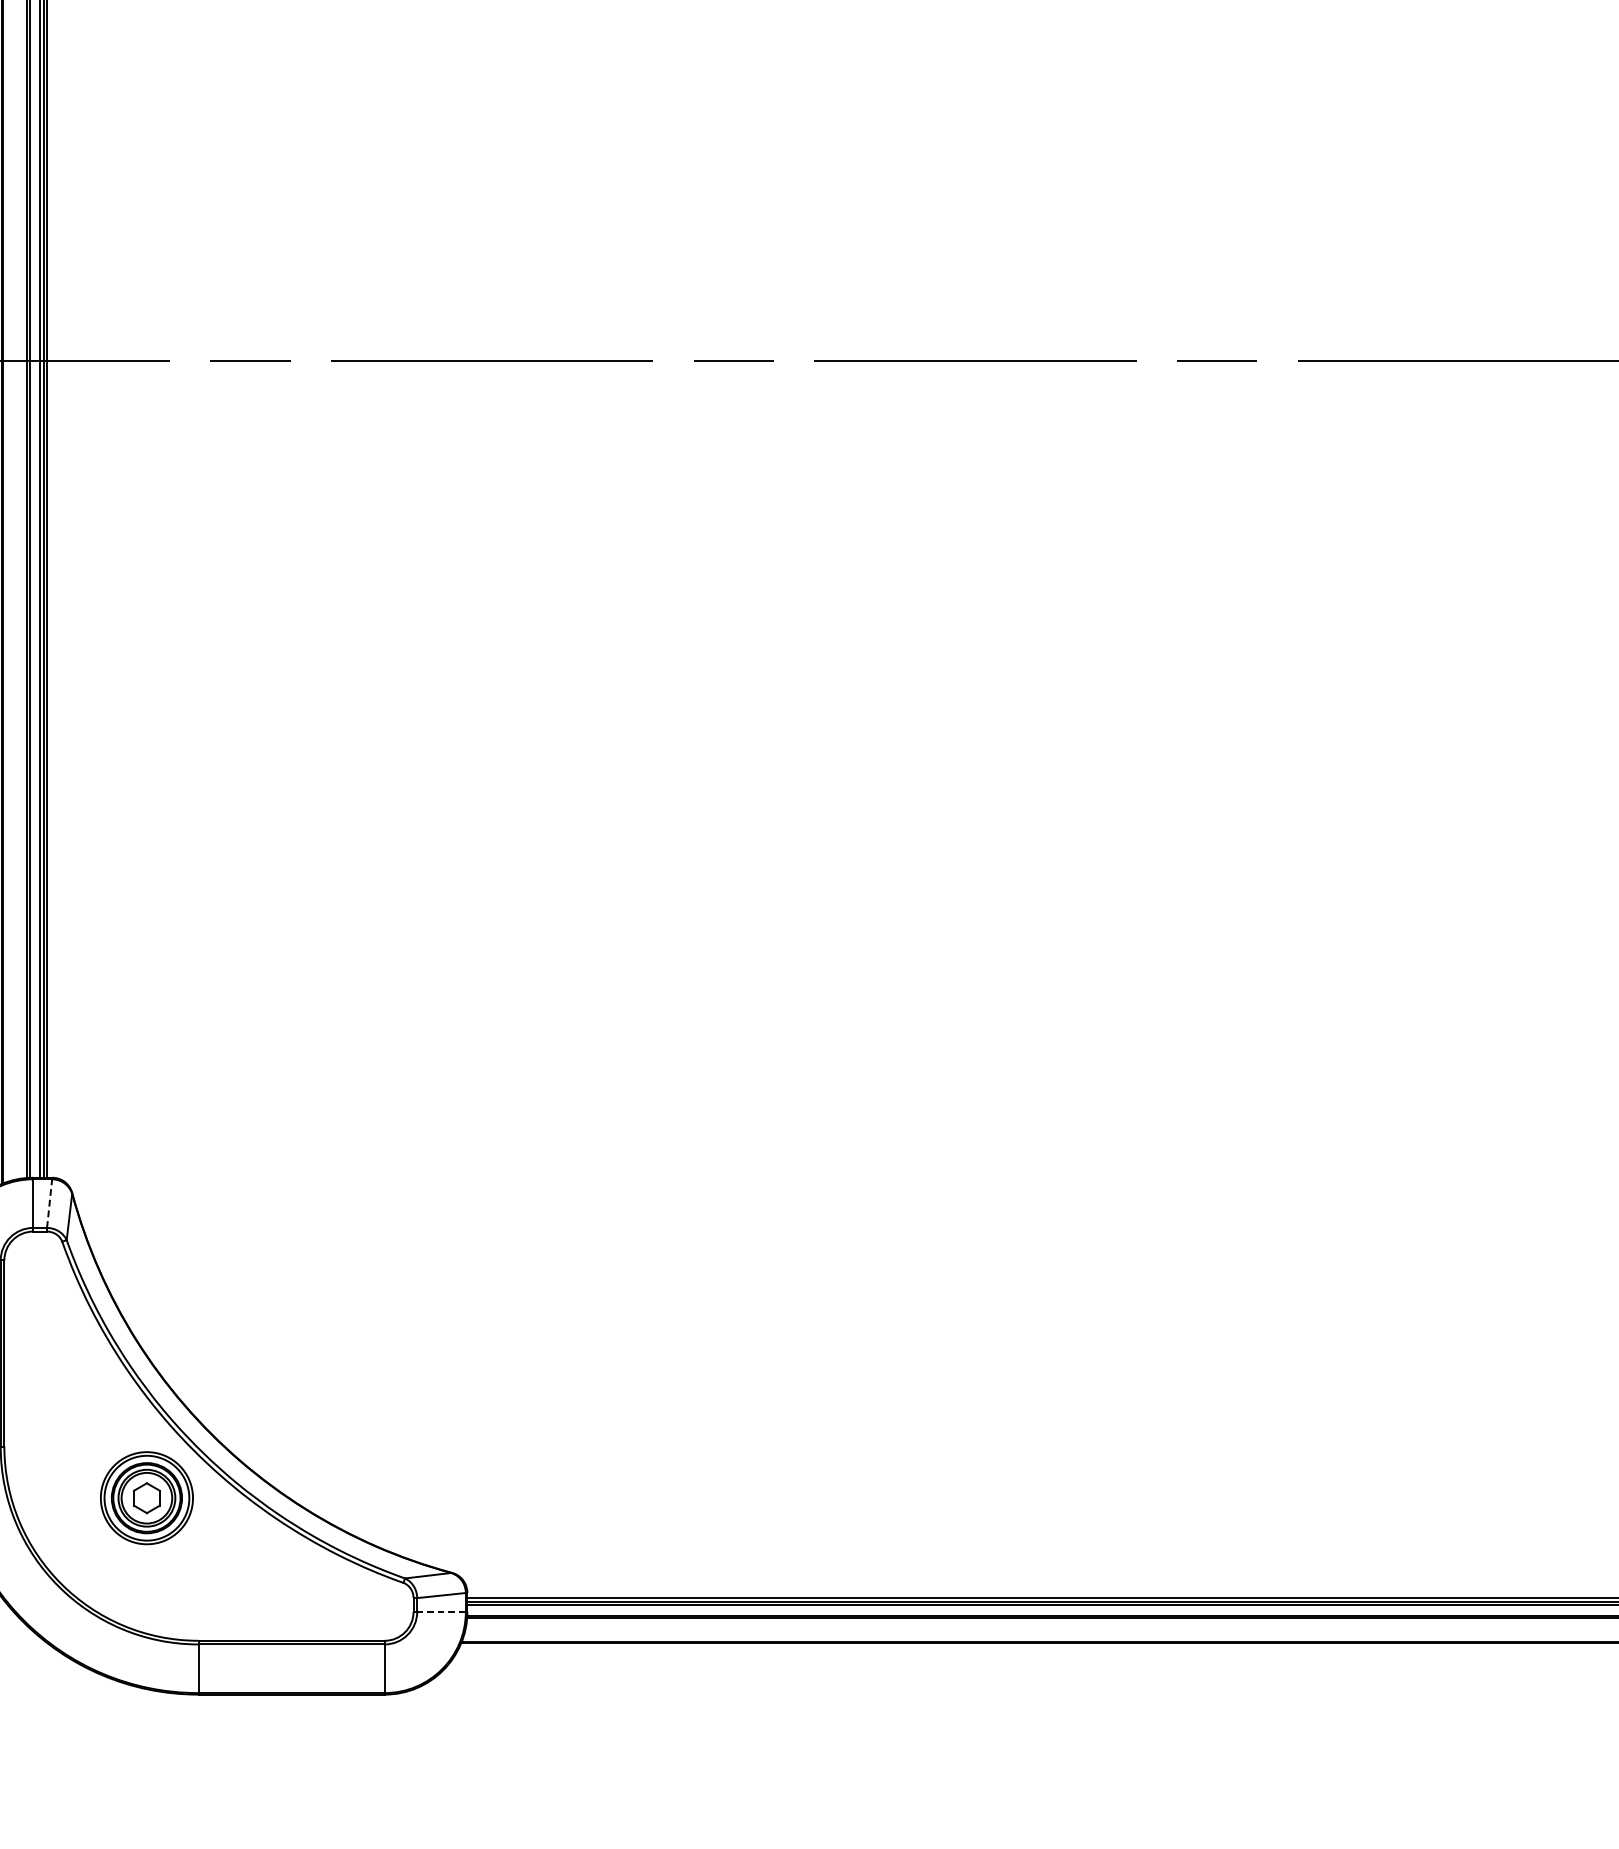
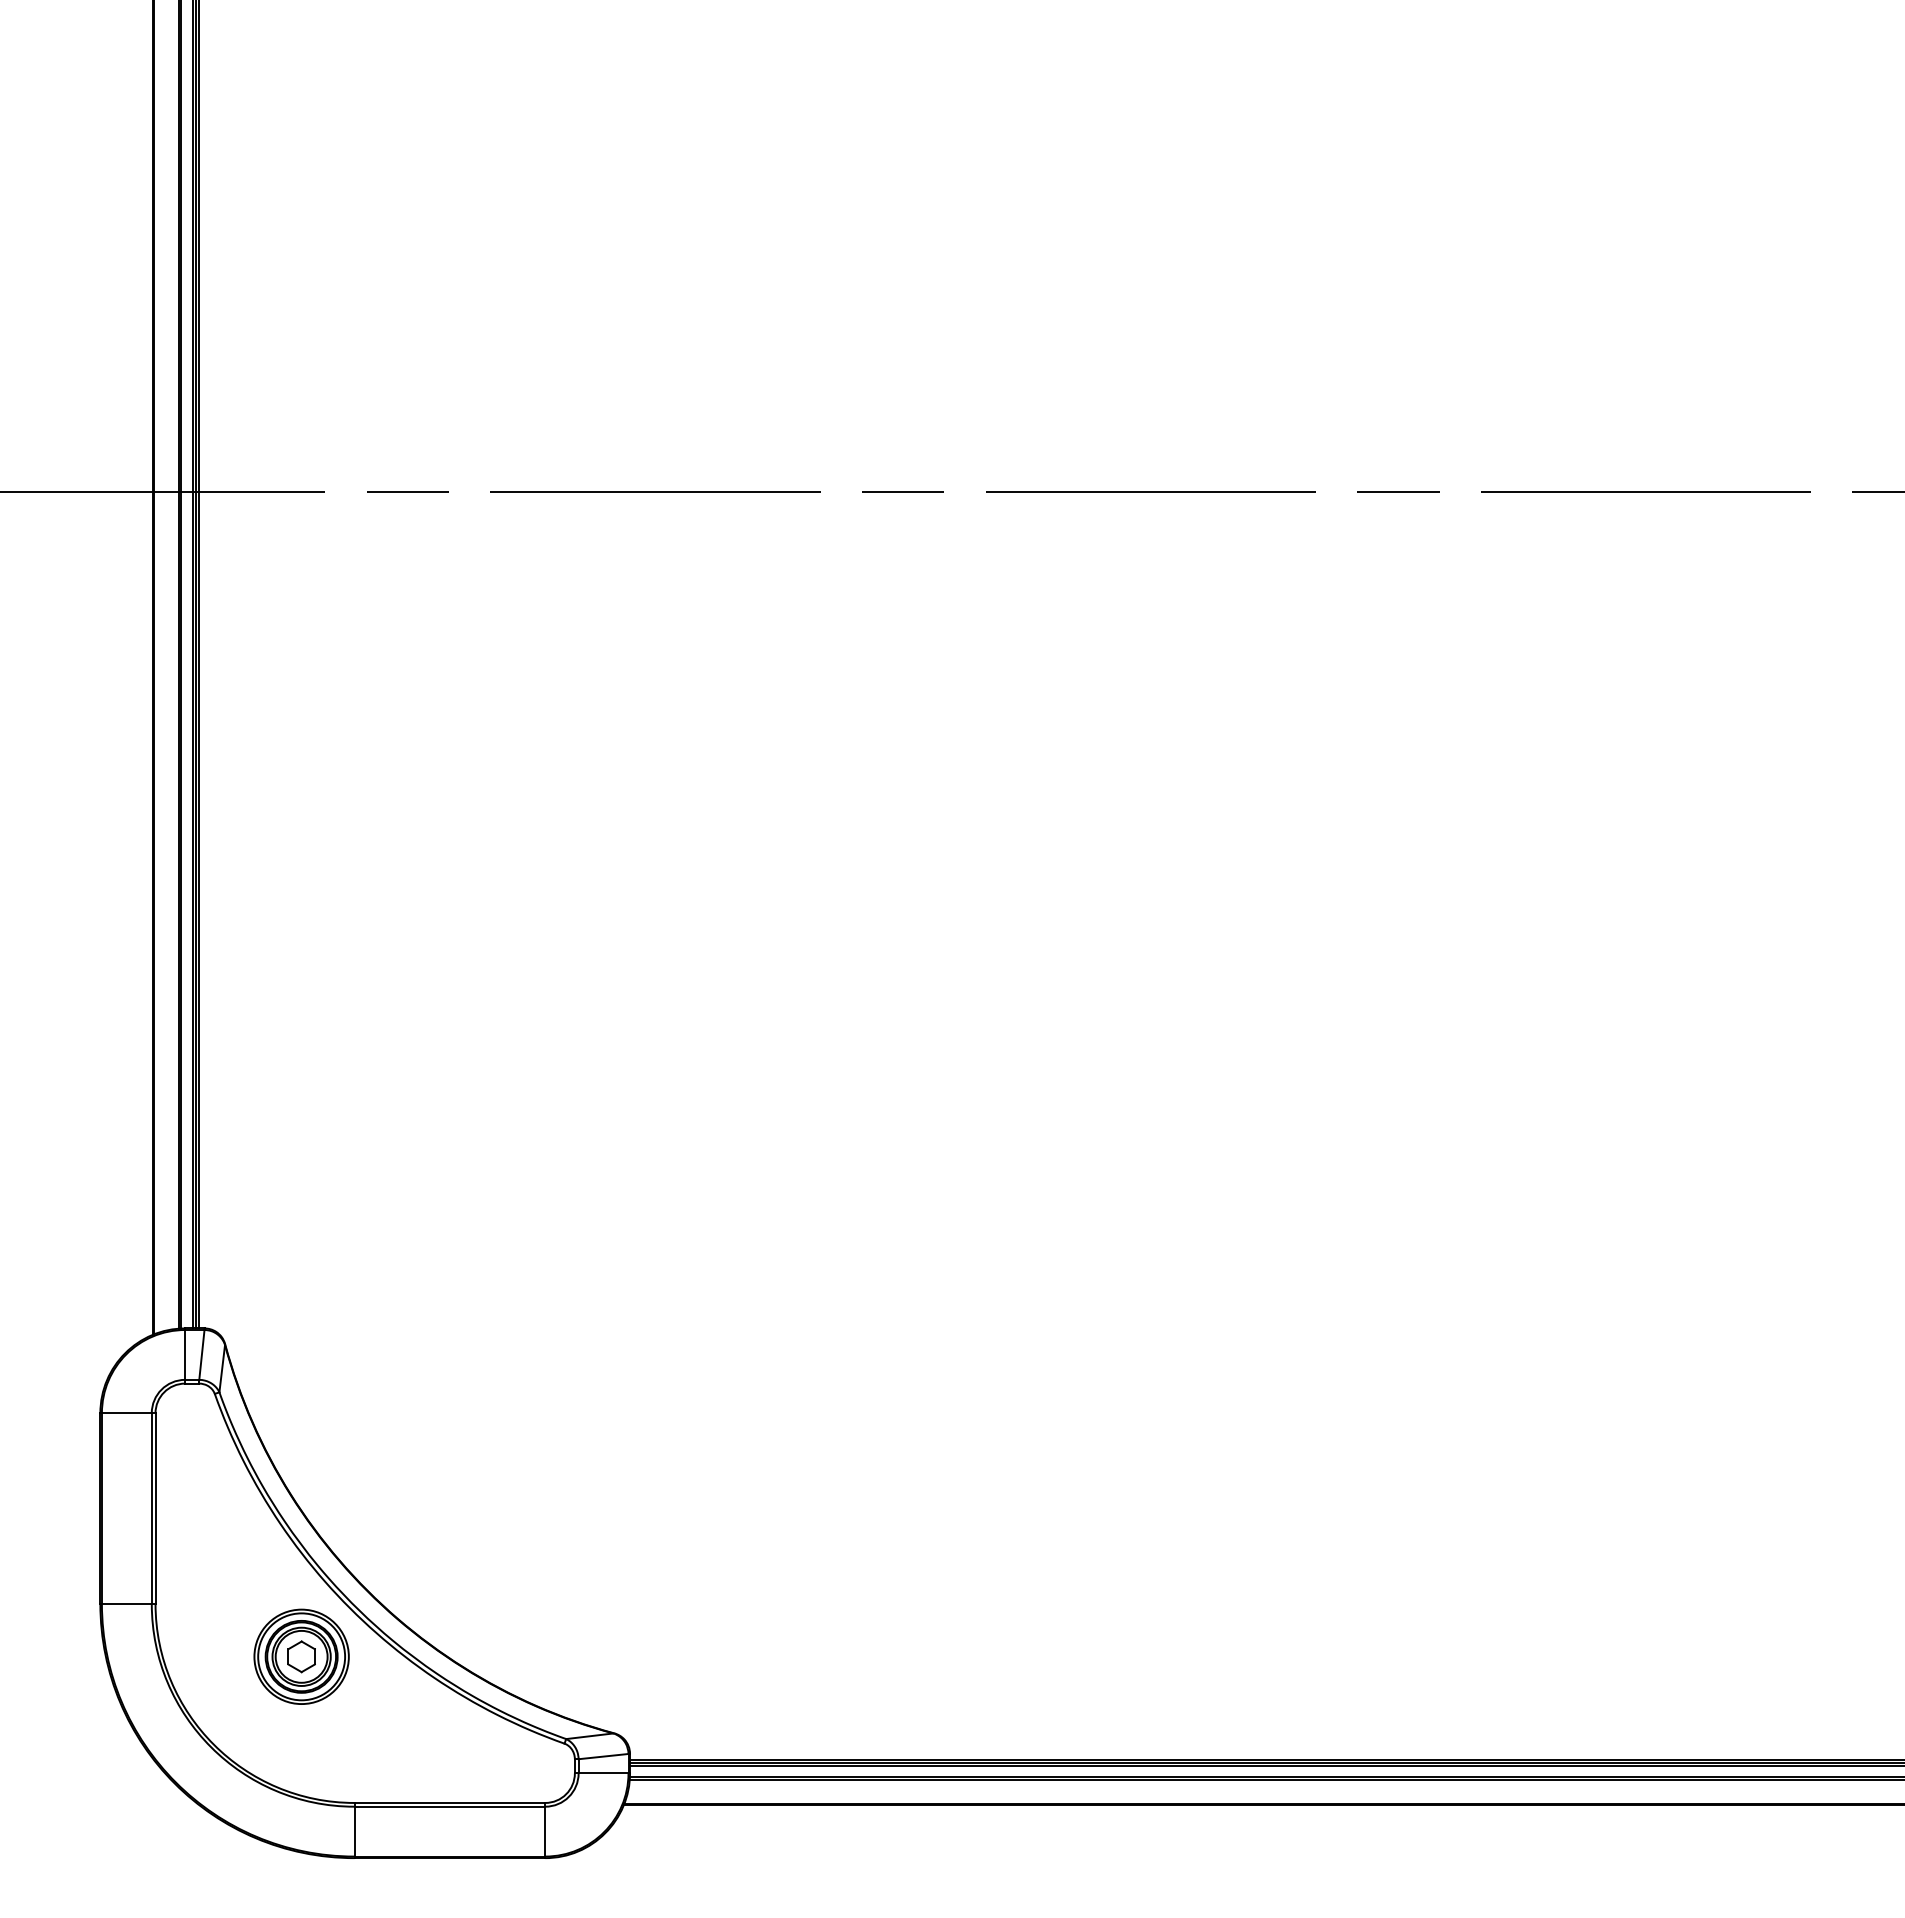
line: (49, 1203) -> (201, 1354), dashed -> solid
line: (441, 1612) -> (603, 1773), dashed -> solid

